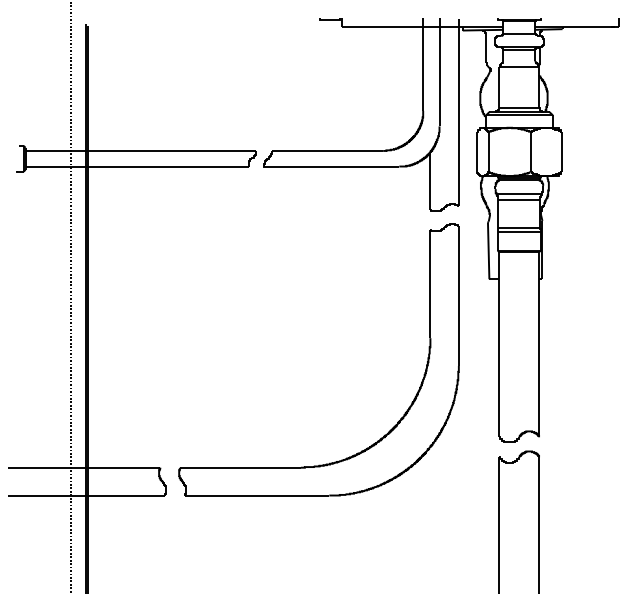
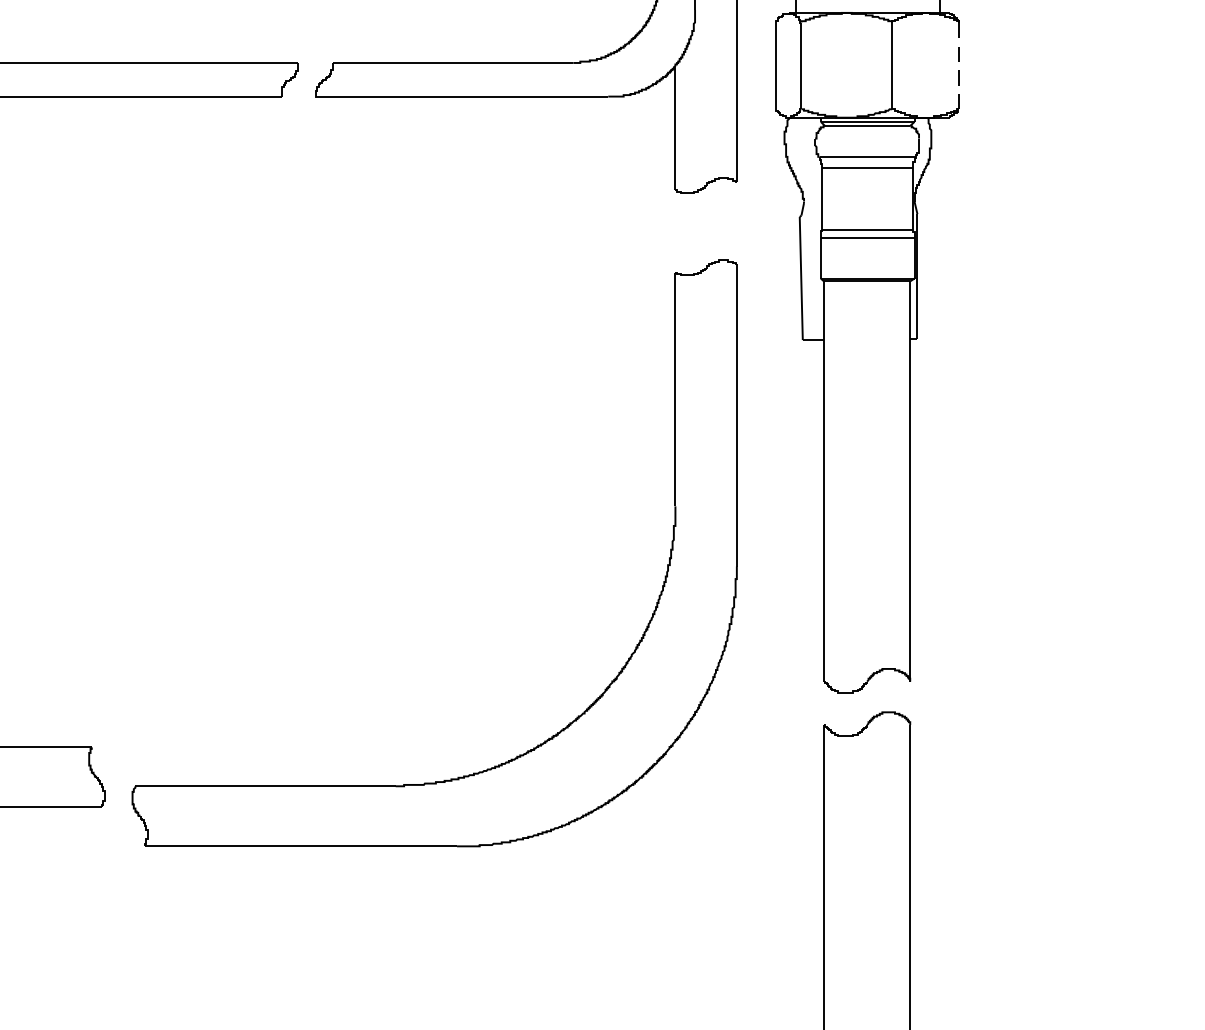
line: (561, 151) -> (958, 64), solid -> dashed
part: (384, 434) -> (576, 714), moved

